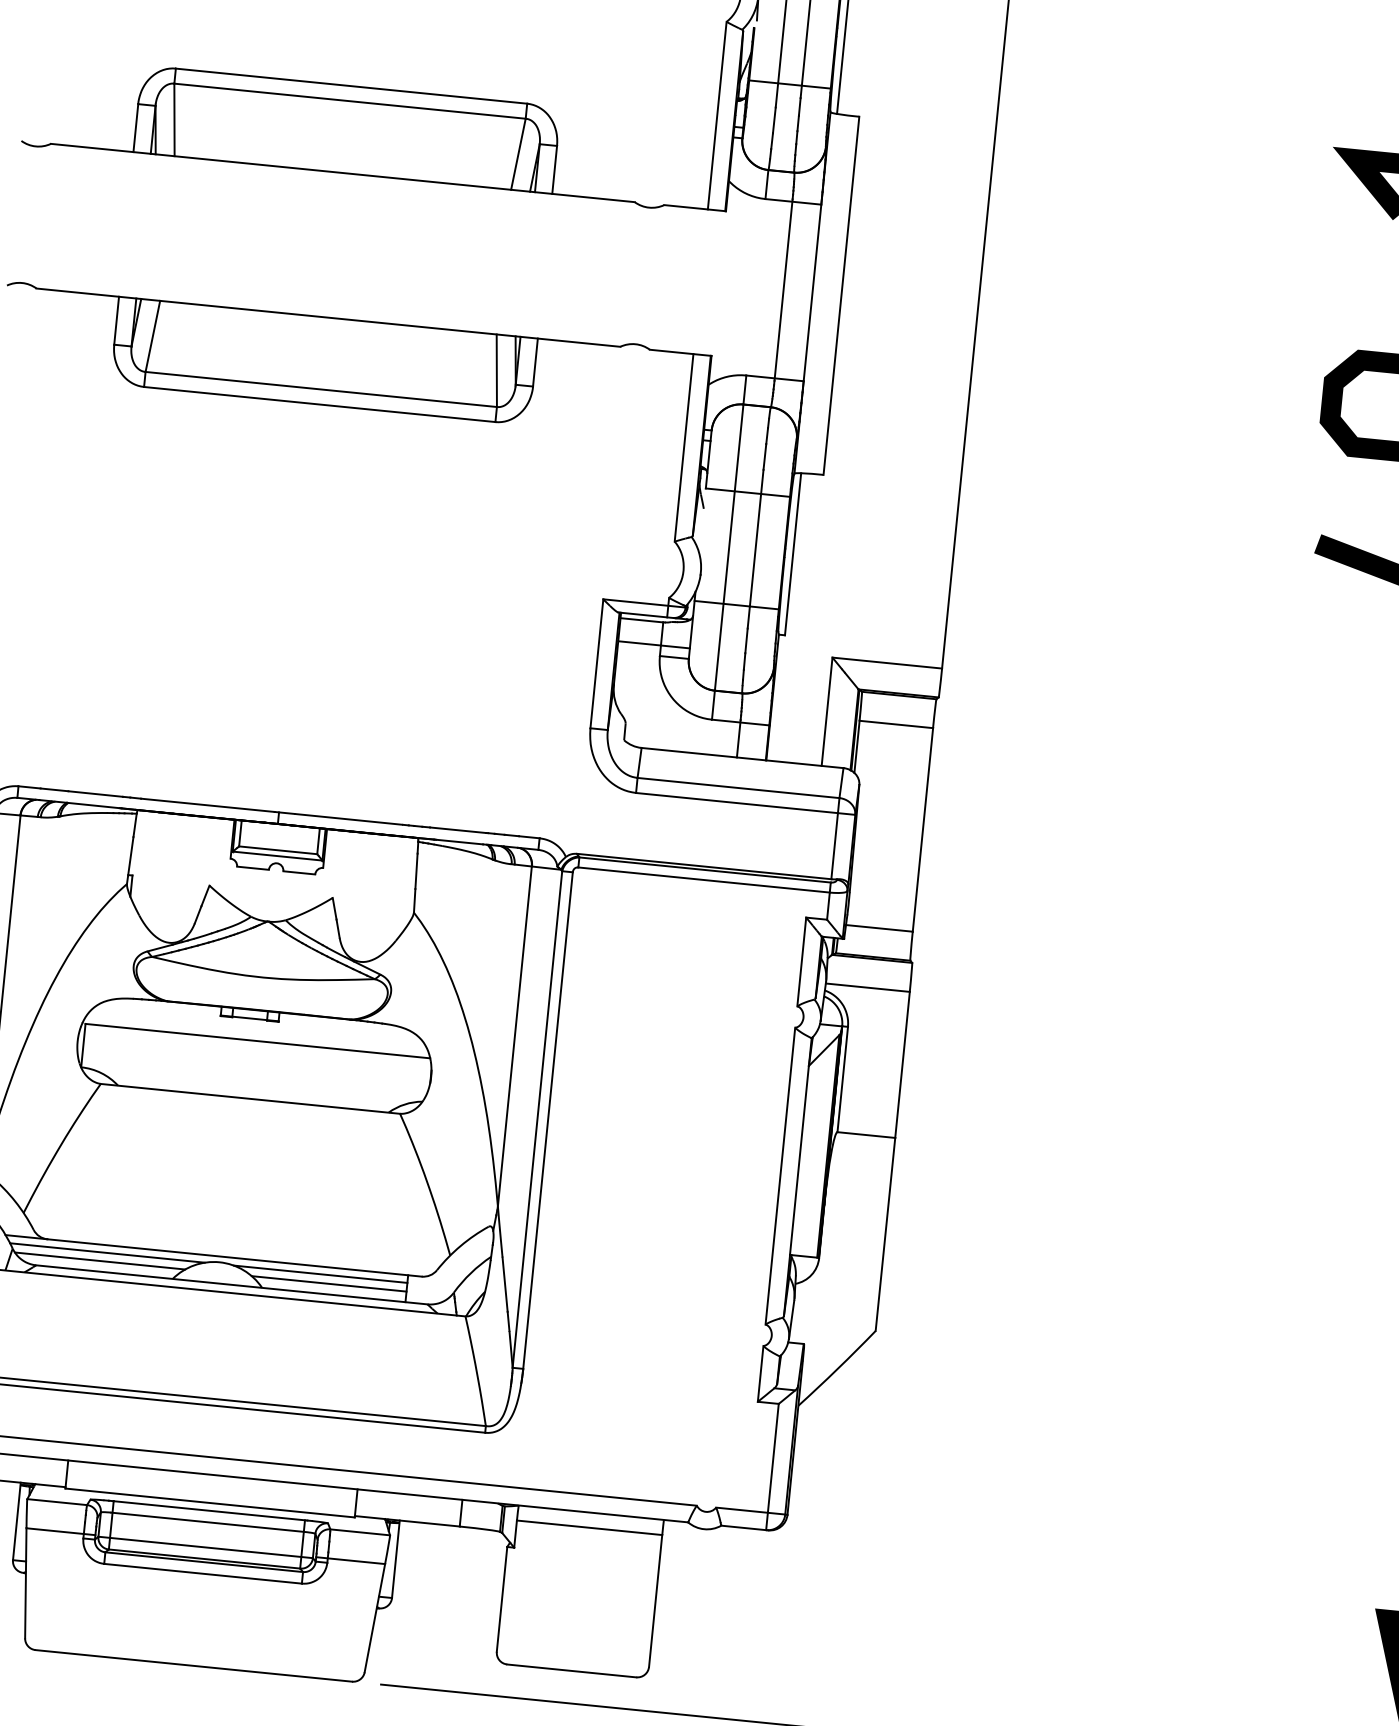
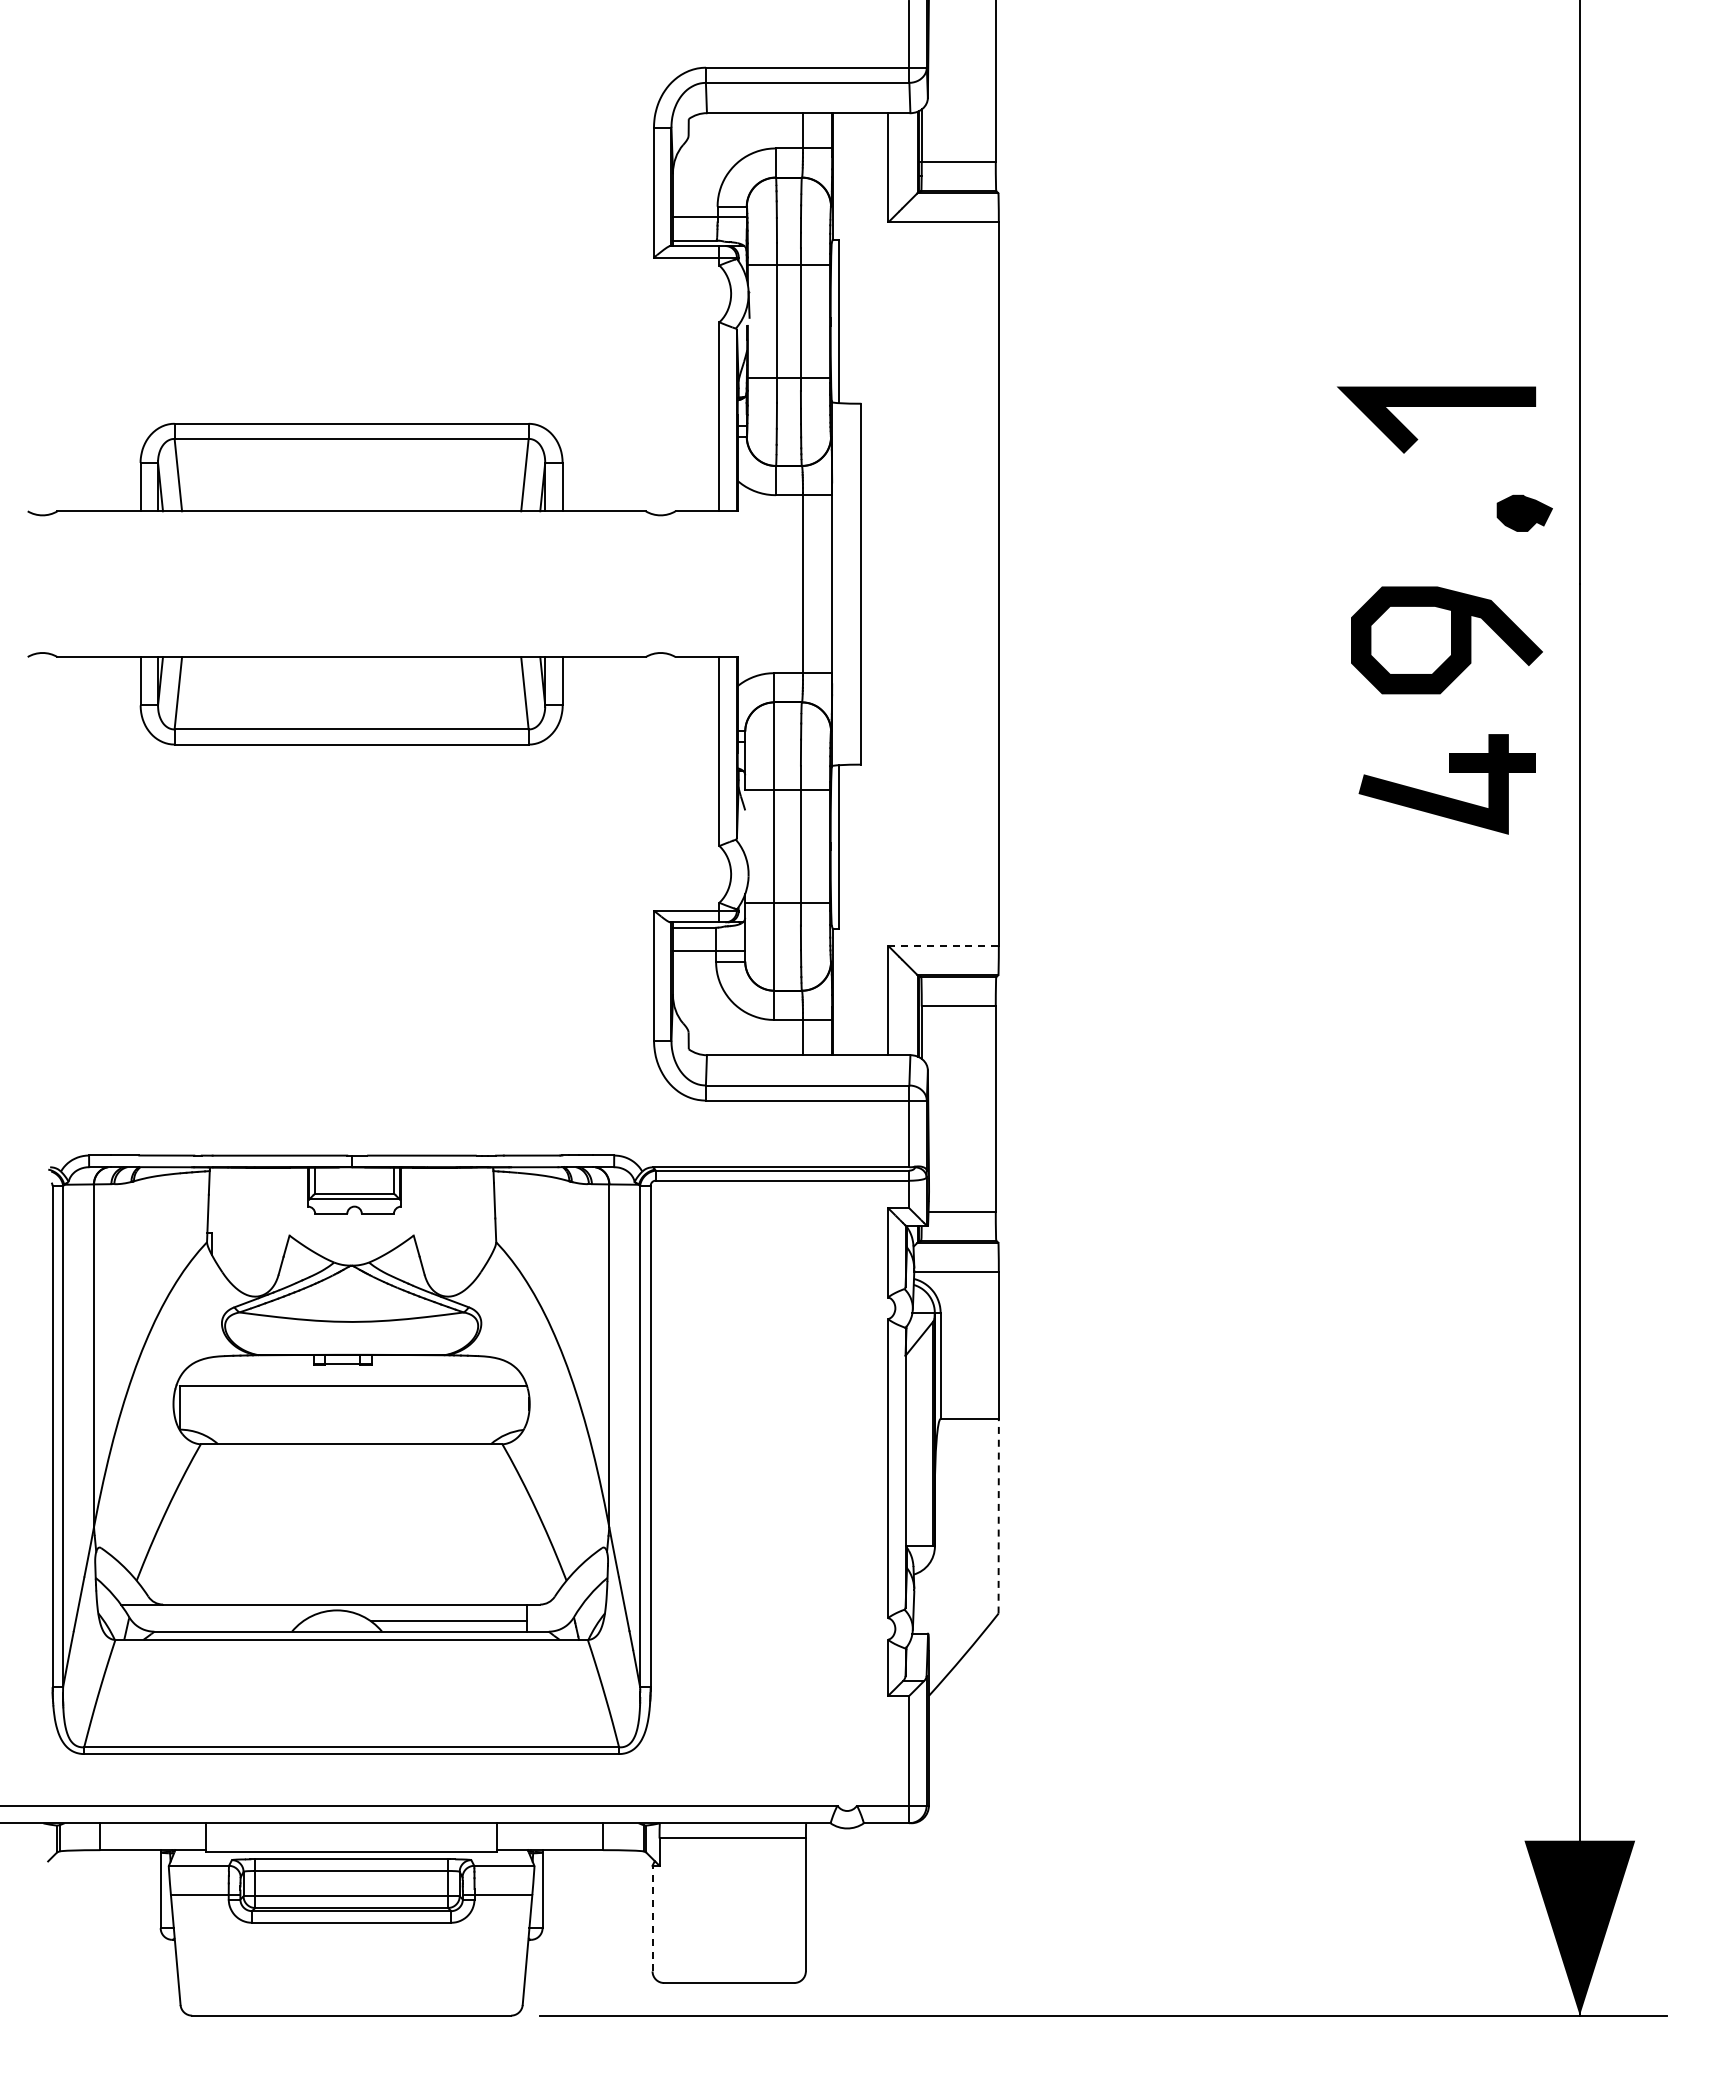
line: (888, 663) -> (944, 946), solid -> dashed
line: (885, 1233) -> (998, 1515), solid -> dashed
line: (107, 1253) -> (224, 1612), removed
line: (99, 1261) -> (217, 1621), removed
line: (319, 1274) -> (438, 1612), removed
line: (502, 1599) -> (652, 1918), solid -> dashed

